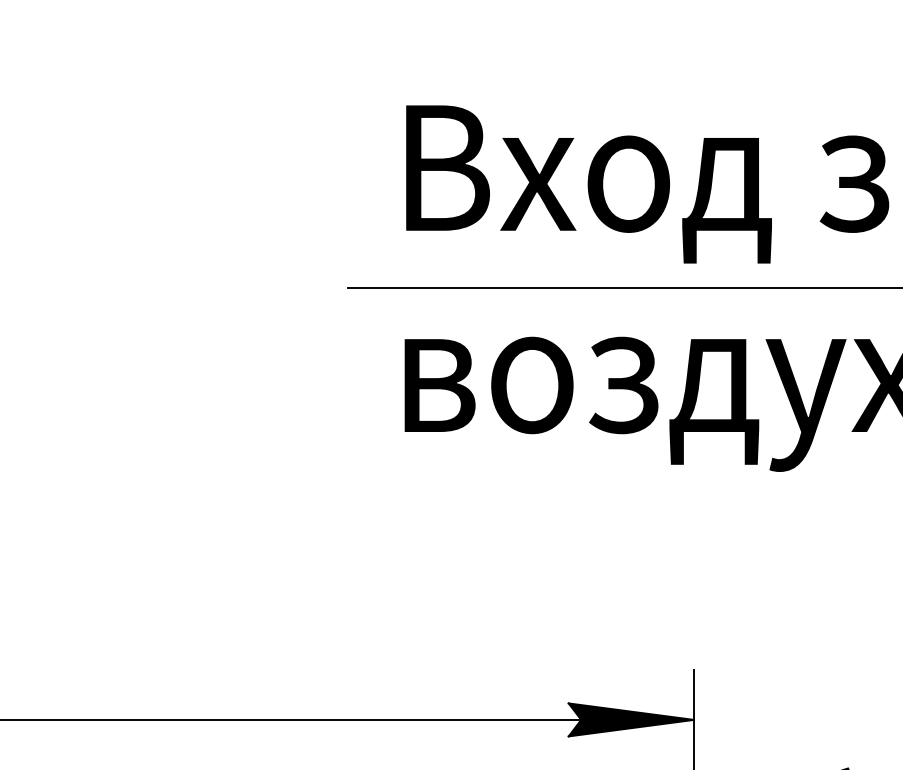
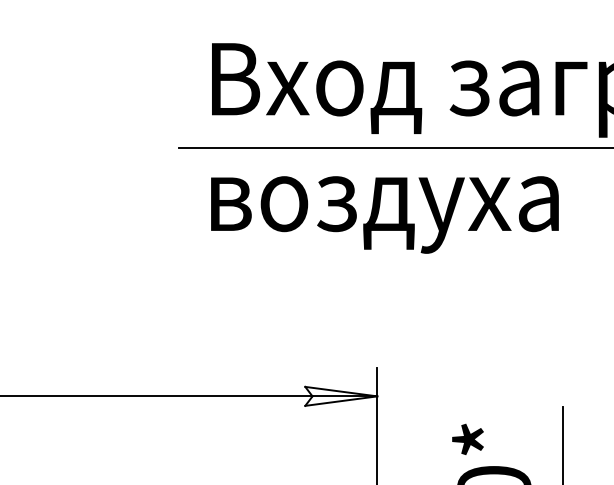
fill: (631, 718) -> (341, 395), removed

